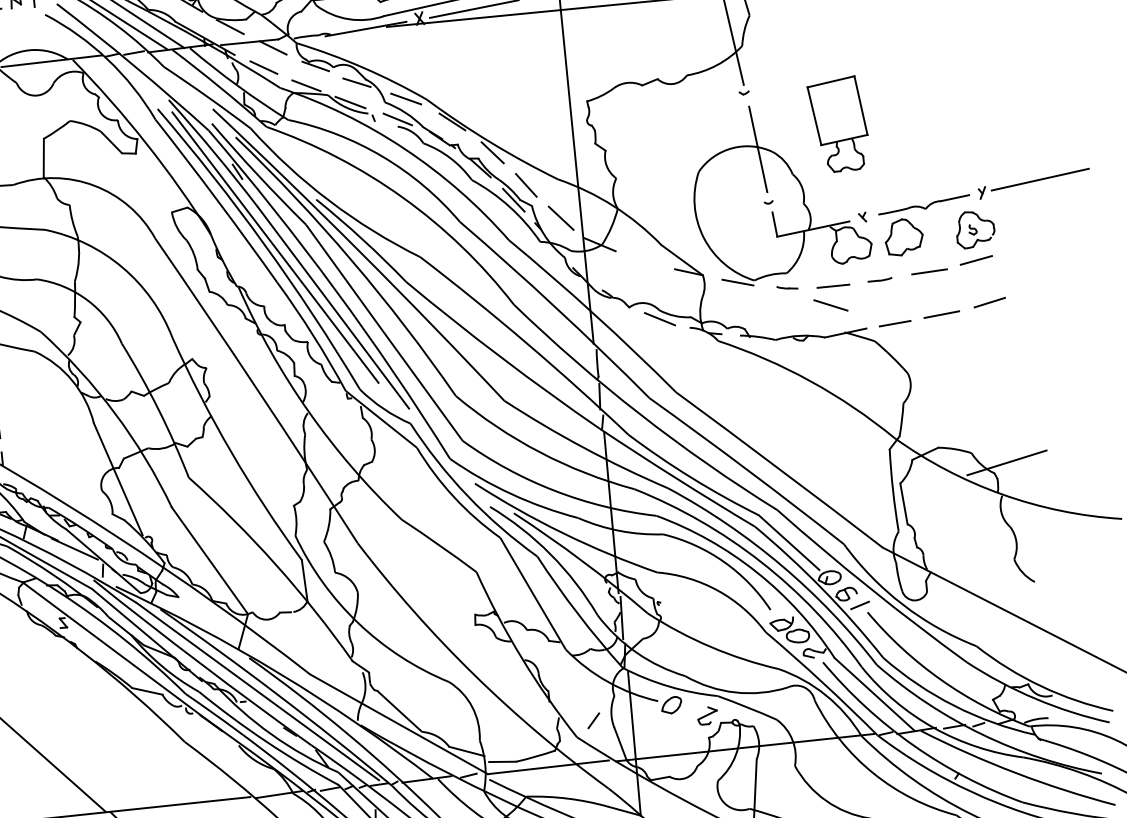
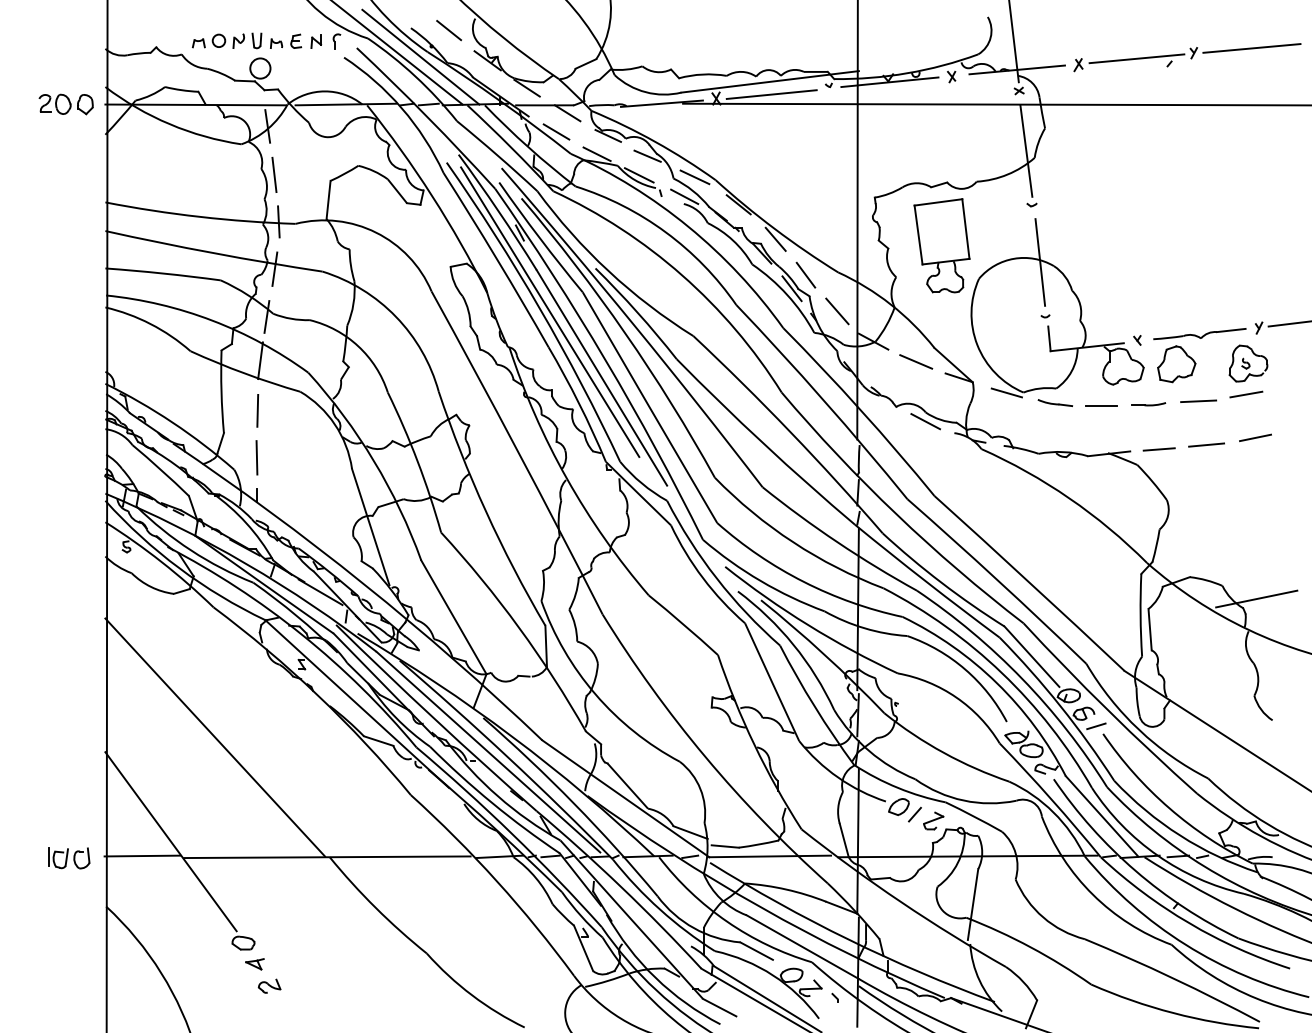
part: (838, 124) -> (941, 245), moved
part: (879, 280) -> (1148, 404), size x1.43
part: (787, 287) -> (1055, 402), size x1.67
line: (831, 304) -> (916, 361), moved
line: (593, 720) -> (914, 814), moved

